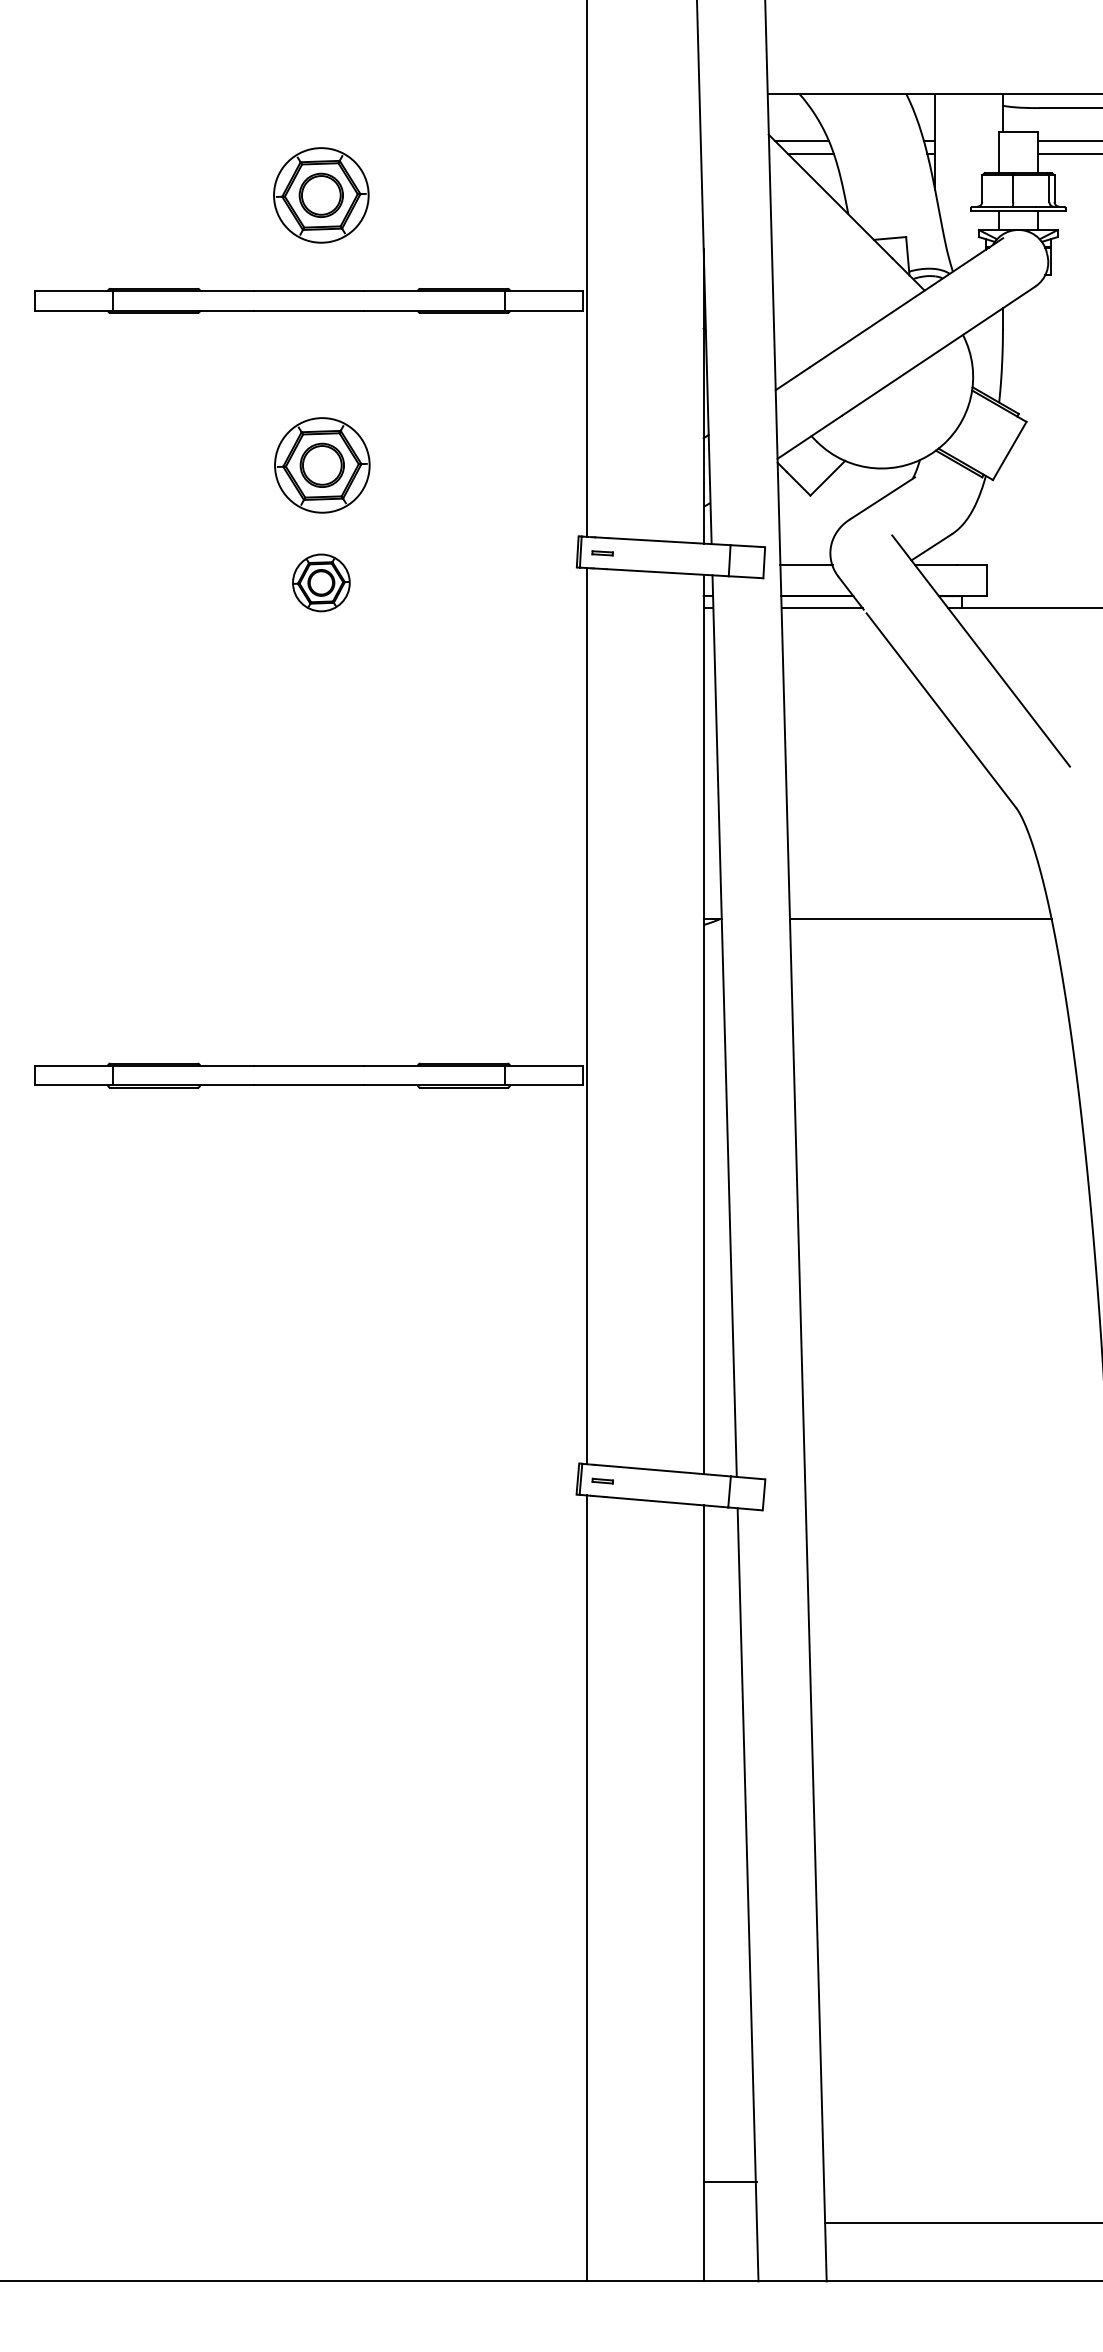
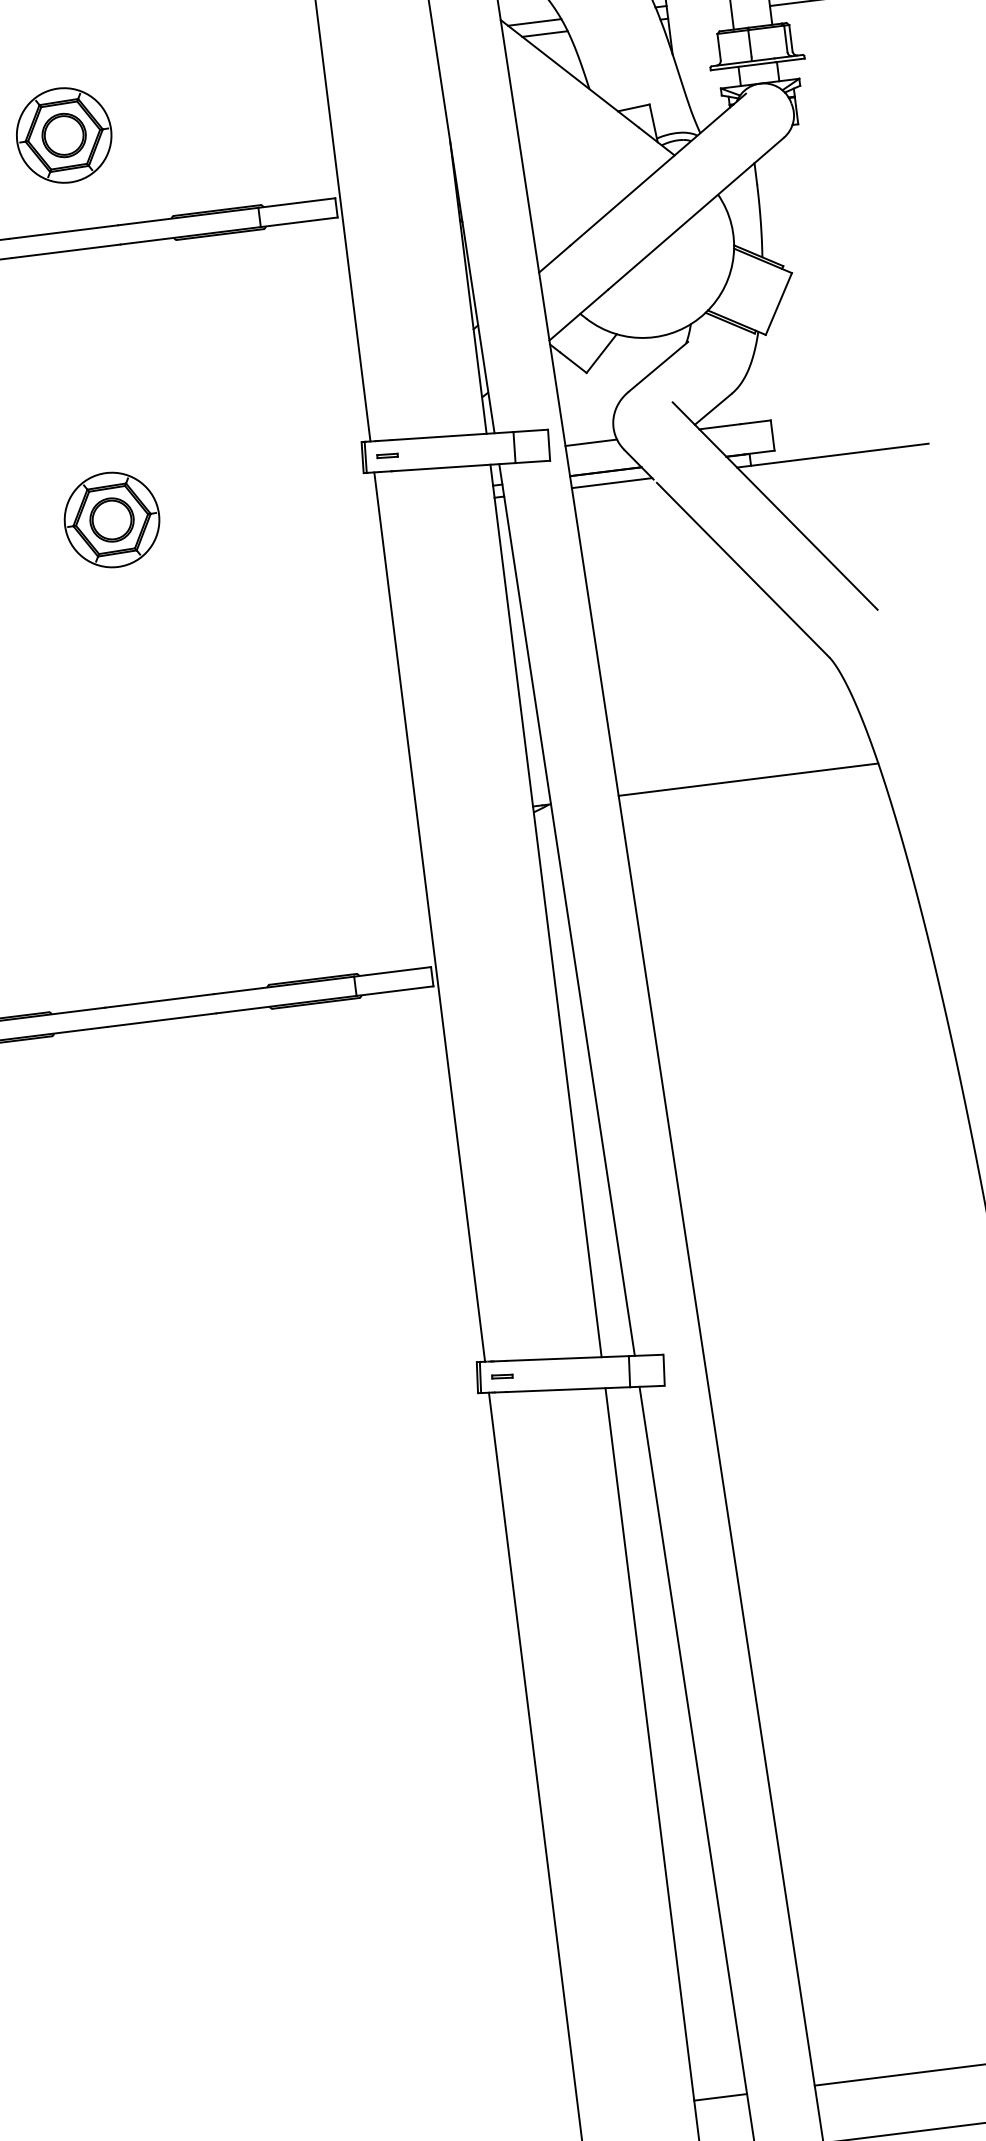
part: (322, 465) -> (98, 403), removed
part: (321, 582) -> (112, 519), size x1.67
line: (729, 2182) -> (719, 2097), moved

